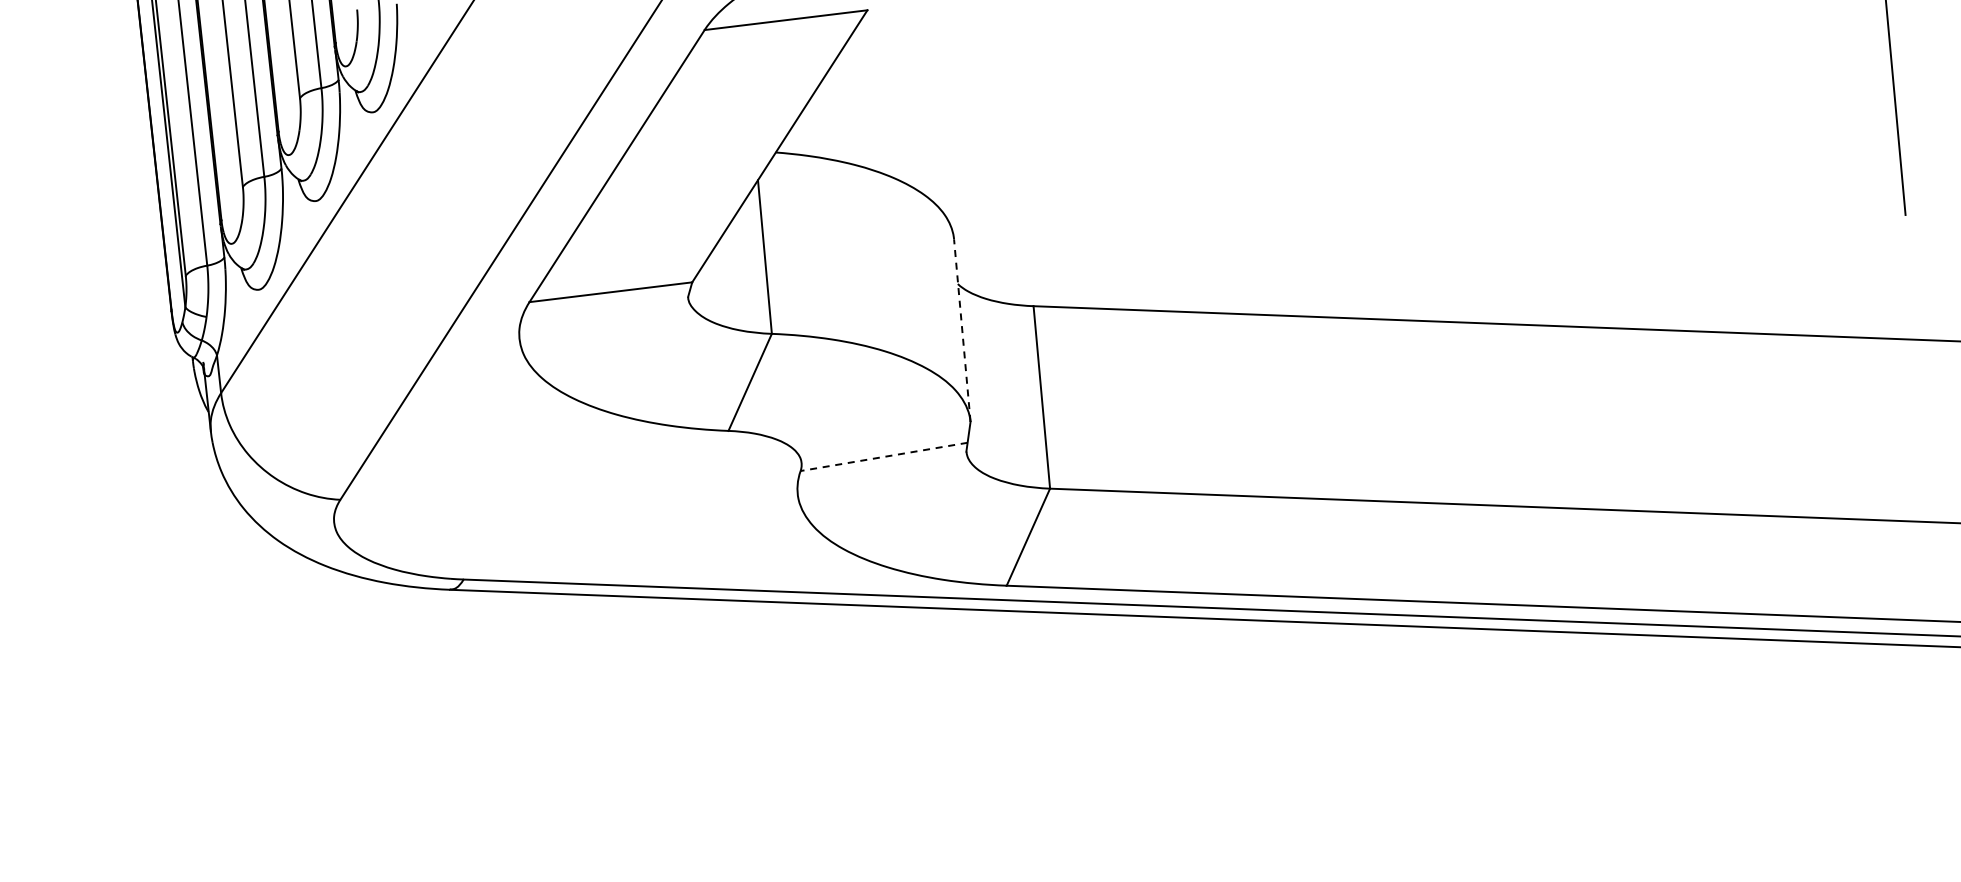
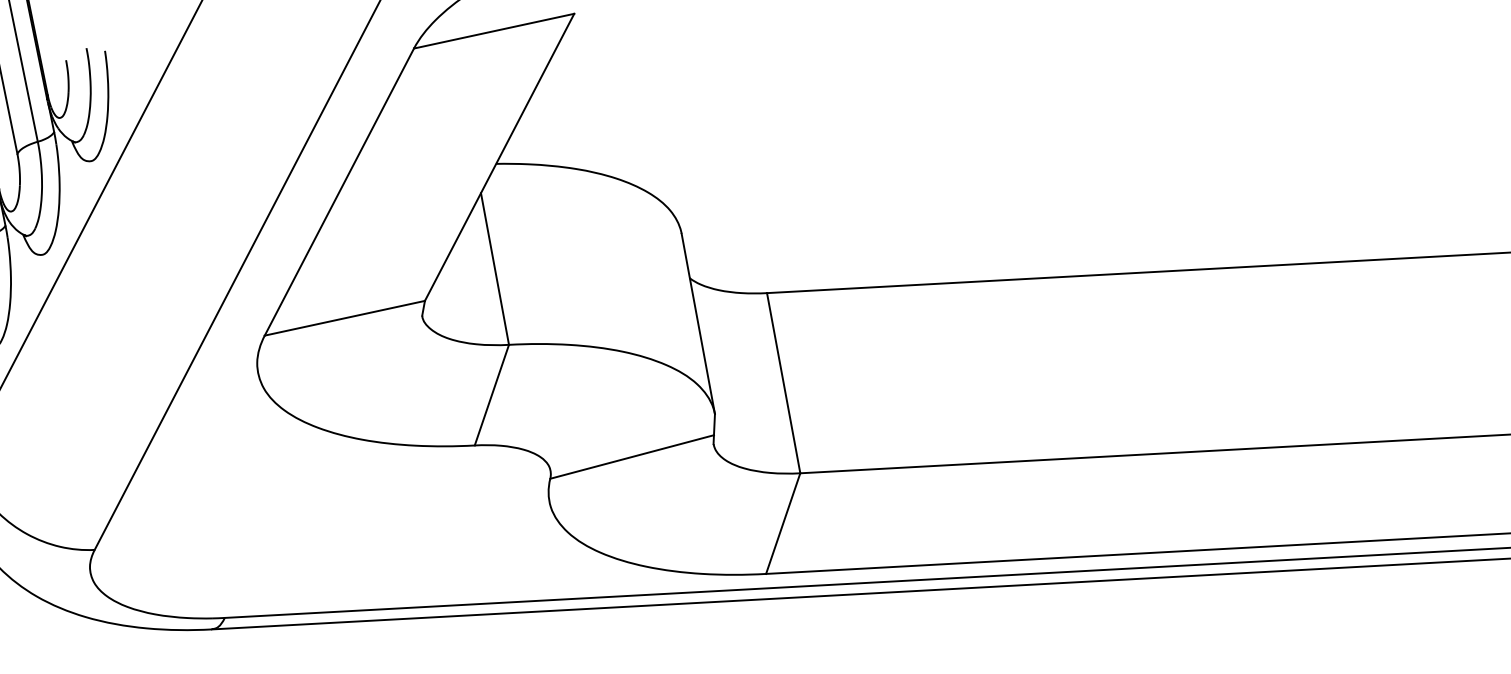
line: (962, 330) -> (698, 323), dashed -> solid
line: (884, 456) -> (632, 456), dashed -> solid

